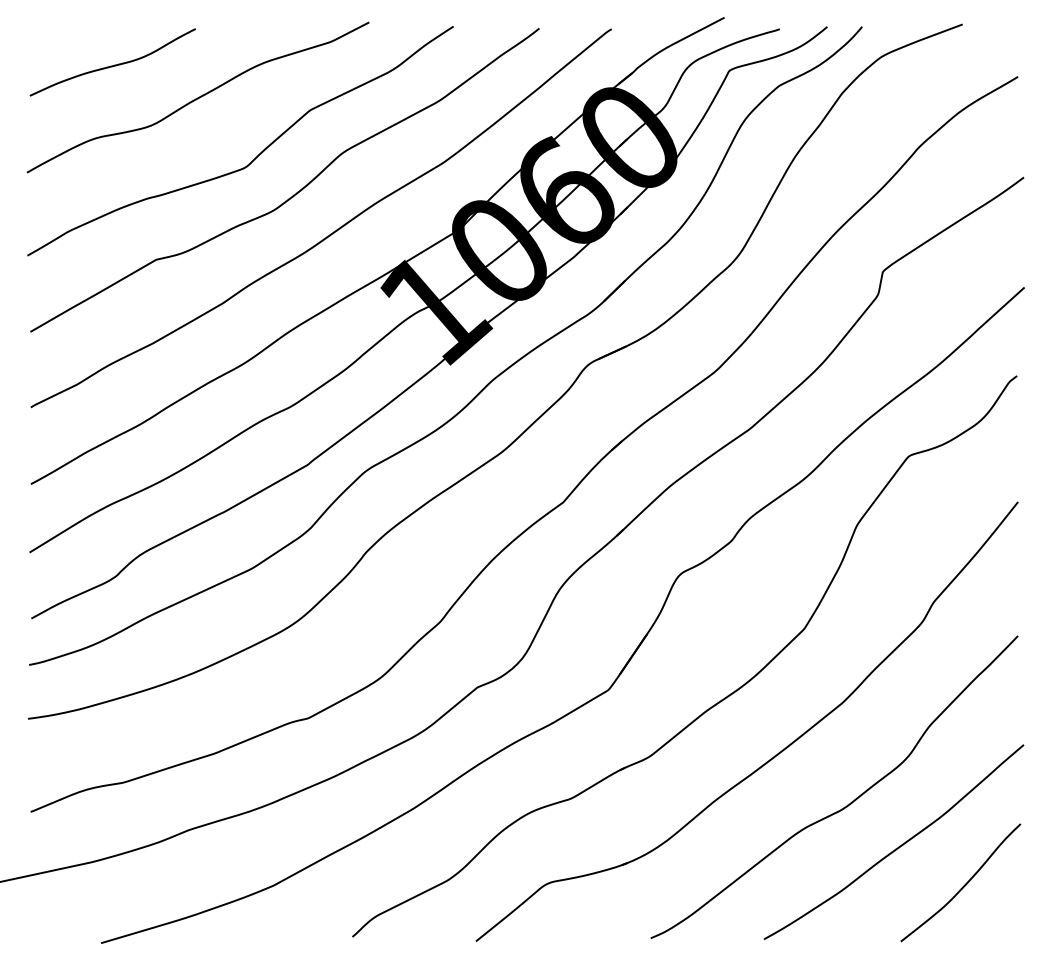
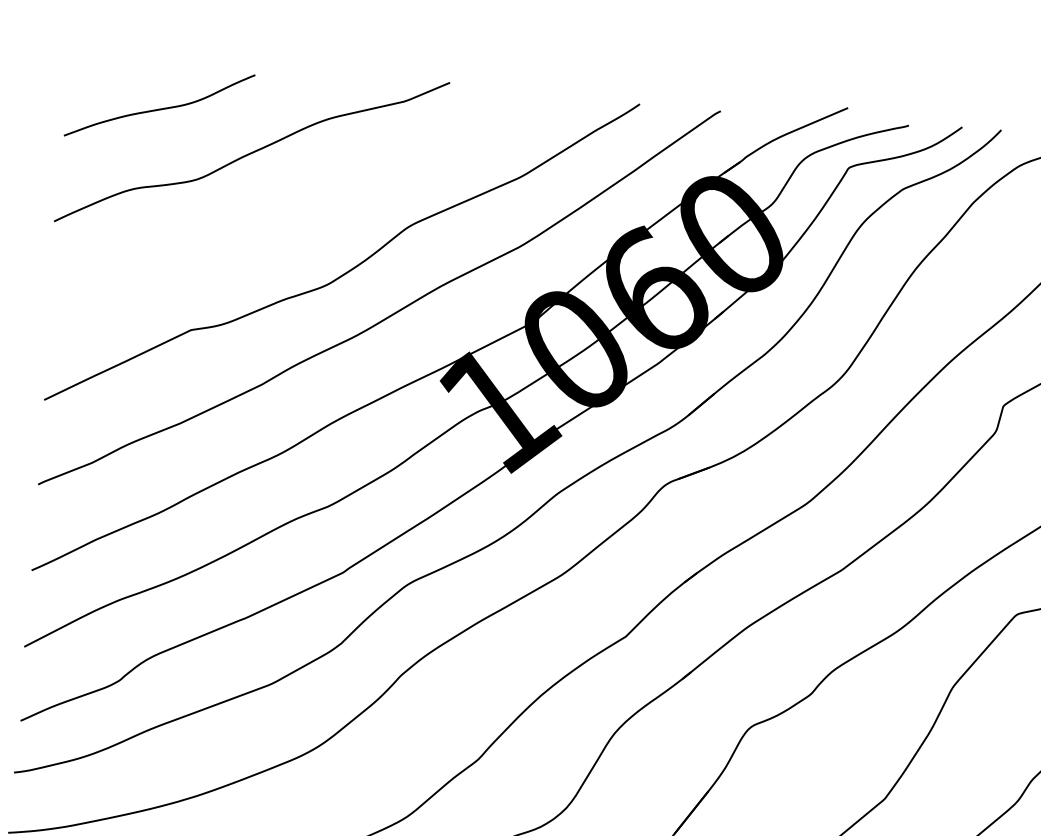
curve: (256, 156) -> (312, 223), removed

